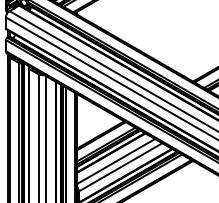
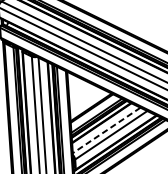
line: (115, 161) -> (106, 130), solid -> dashed

